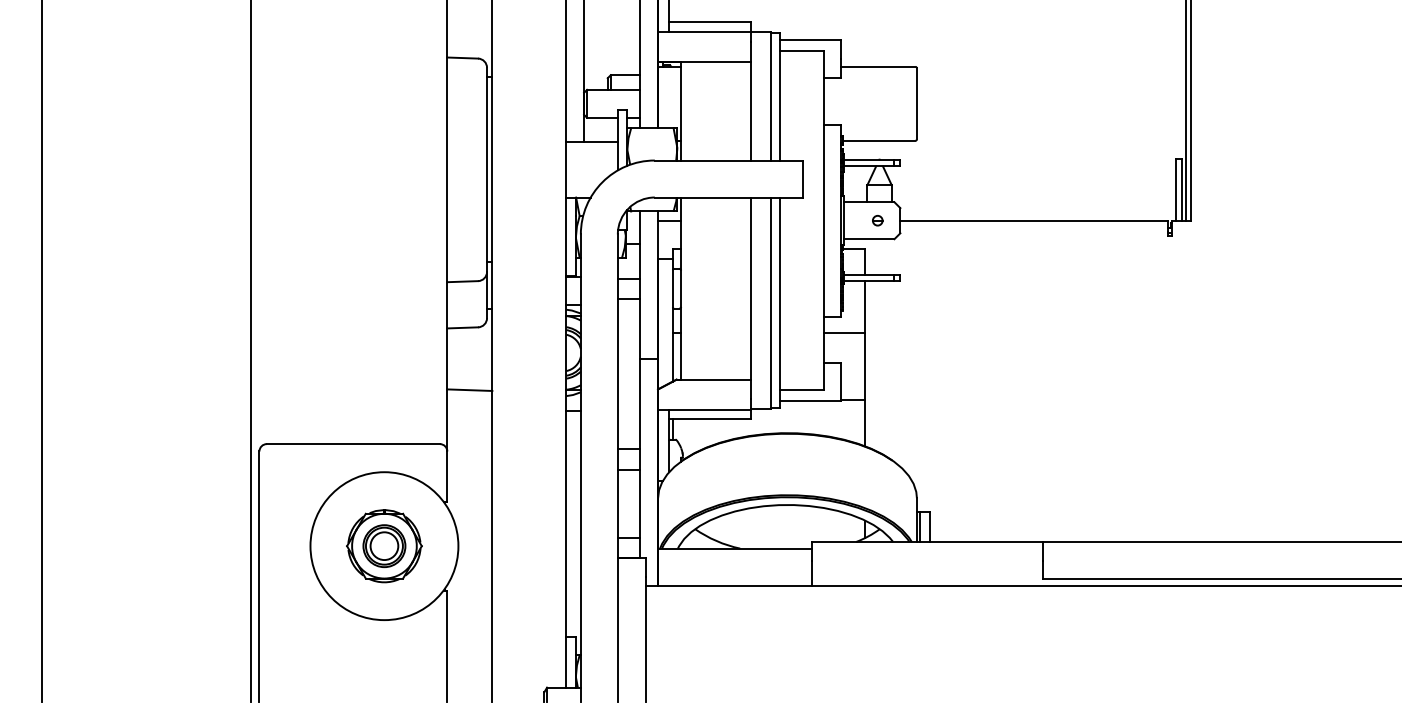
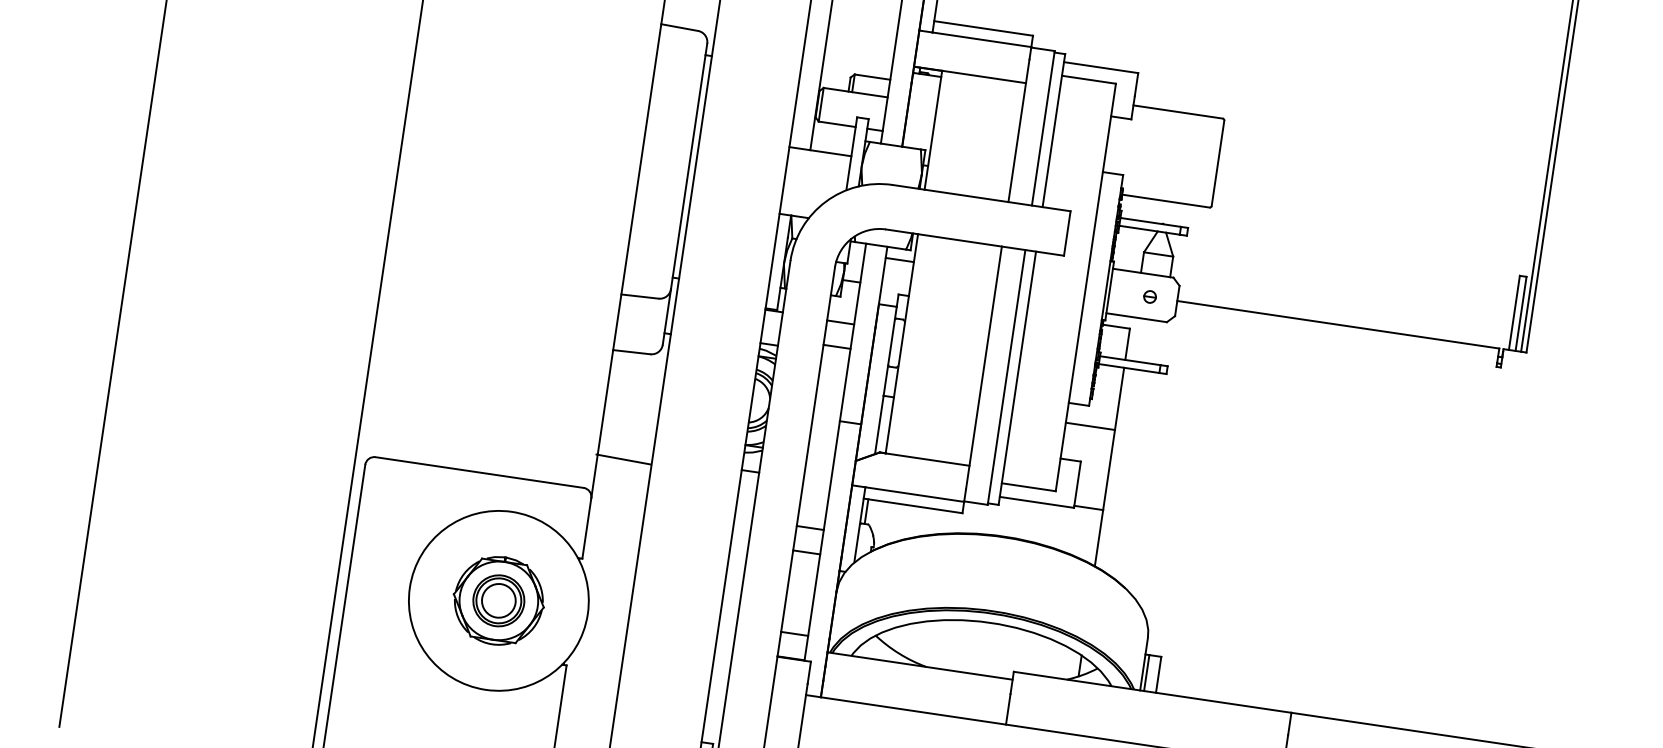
line: (469, 389) -> (623, 458), moved

